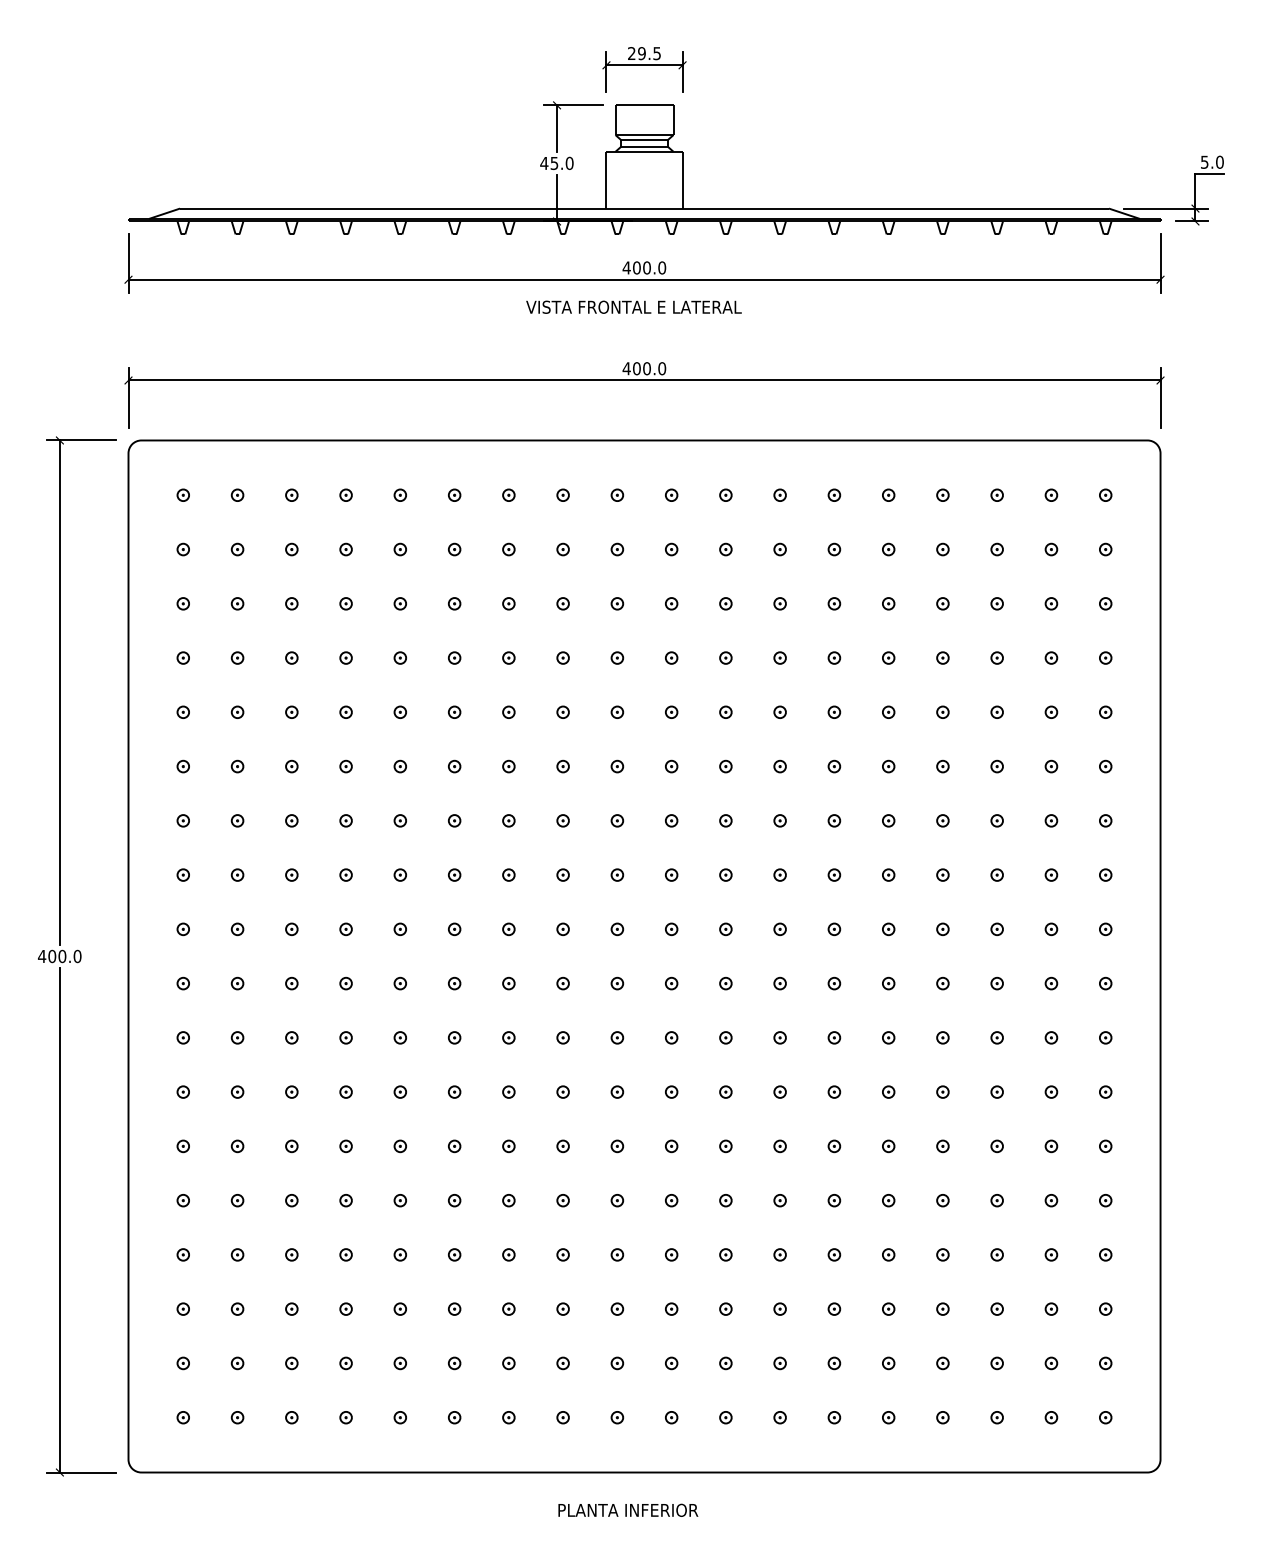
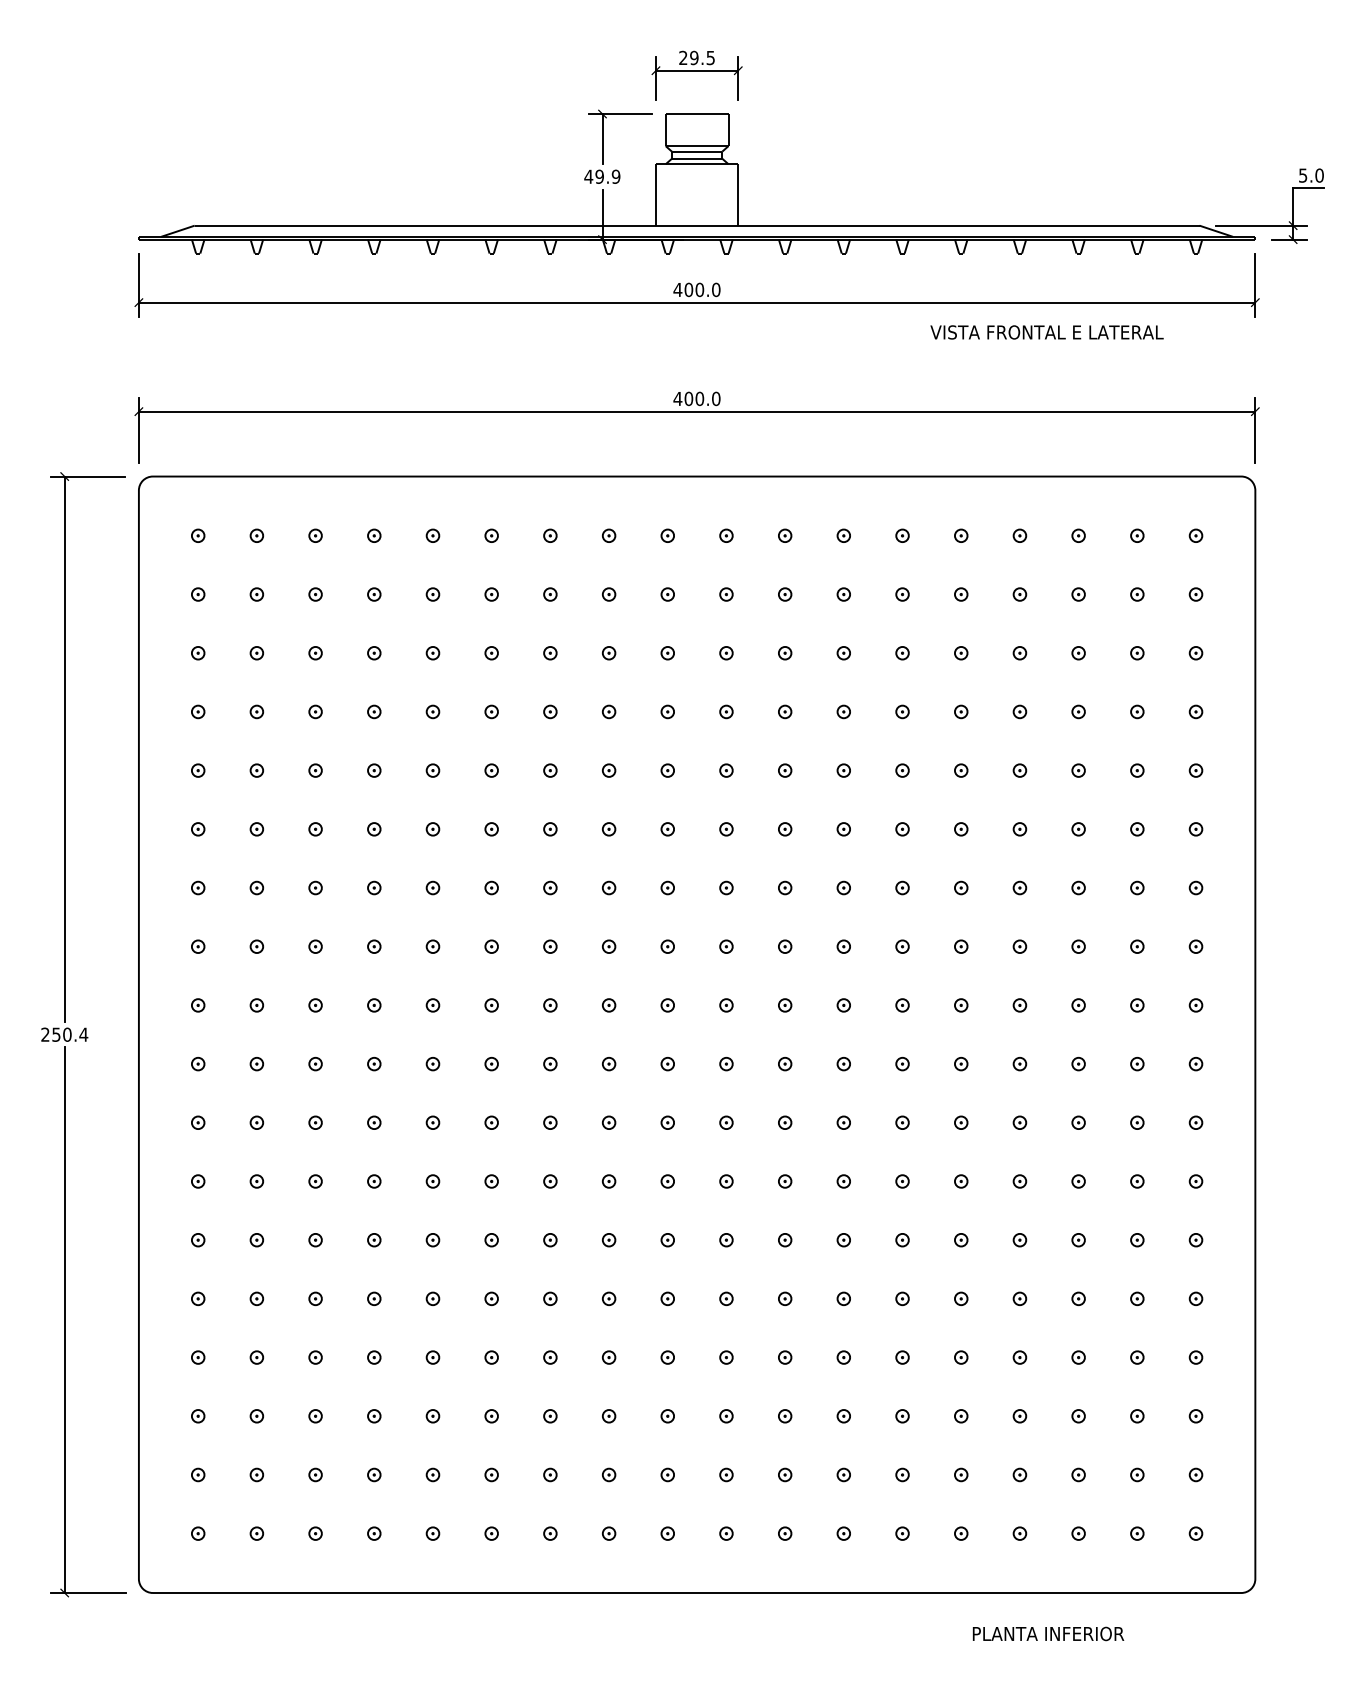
text: (561, 163) -> (607, 176), 45.0 -> 49.9
text: (633, 306) -> (1046, 331), moved
text: (59, 956) -> (64, 1034), 400.0 -> 250.4
text: (628, 1509) -> (1048, 1633), moved

